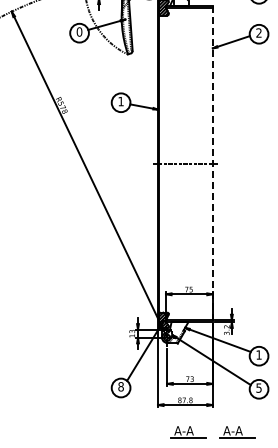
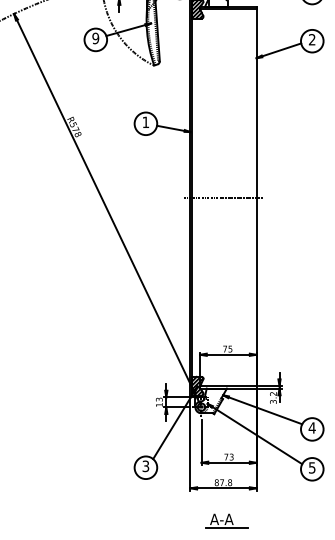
text: (79, 31) -> (95, 37), 0 -> 9
line: (212, 164) -> (256, 198), dashed -> solid
text: (258, 354) -> (311, 427), 1 -> 4
text: (120, 386) -> (145, 465), 8 -> 3
part: (237, 432) -> (286, 521), removed

